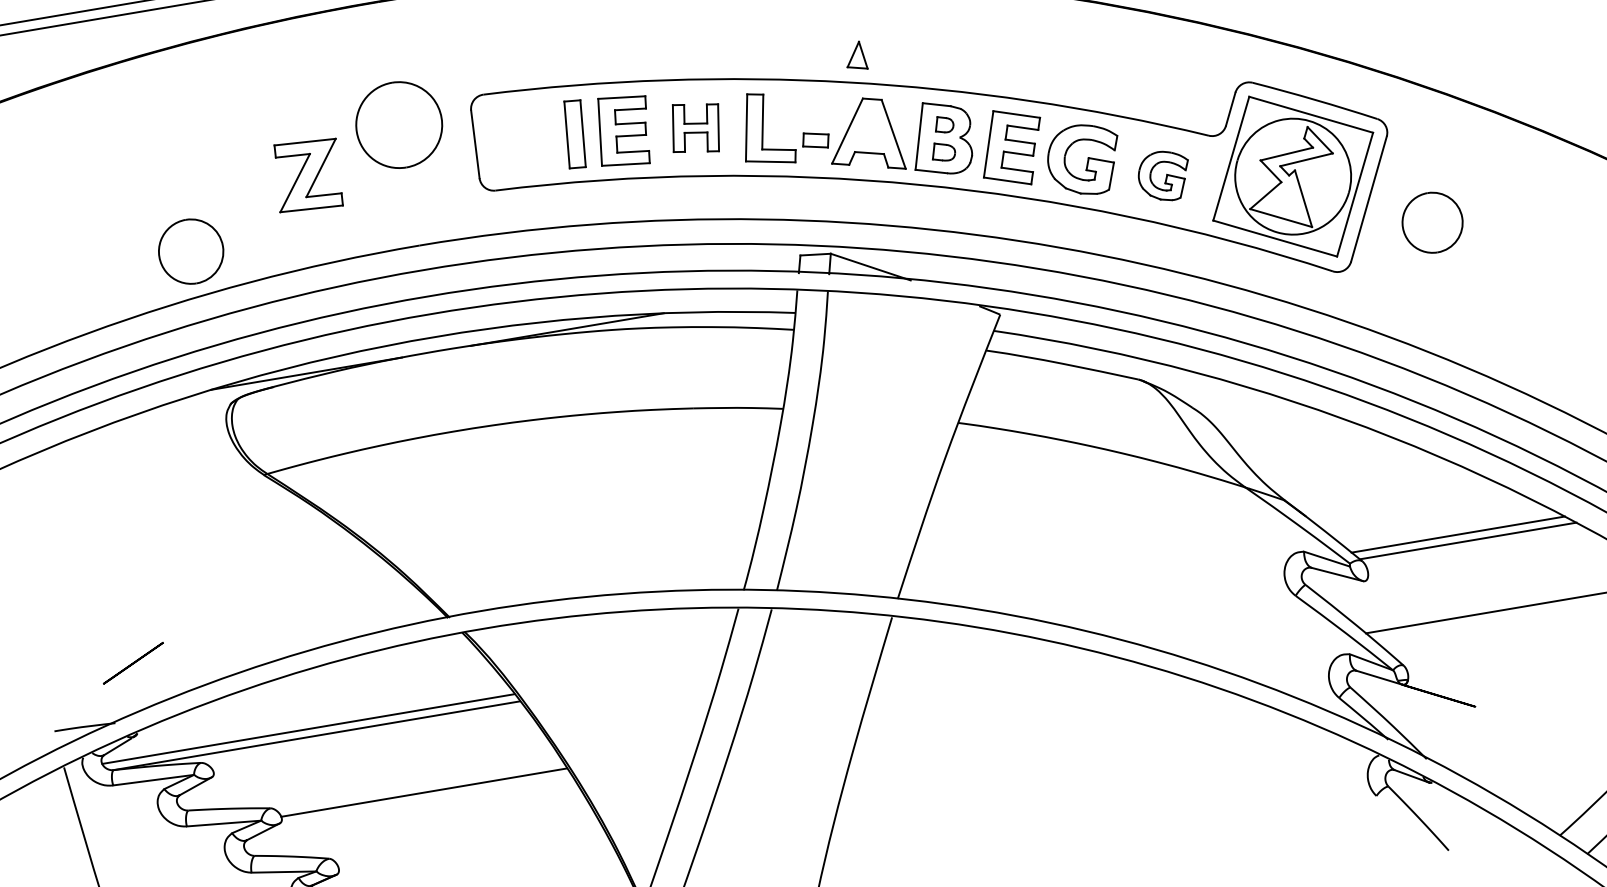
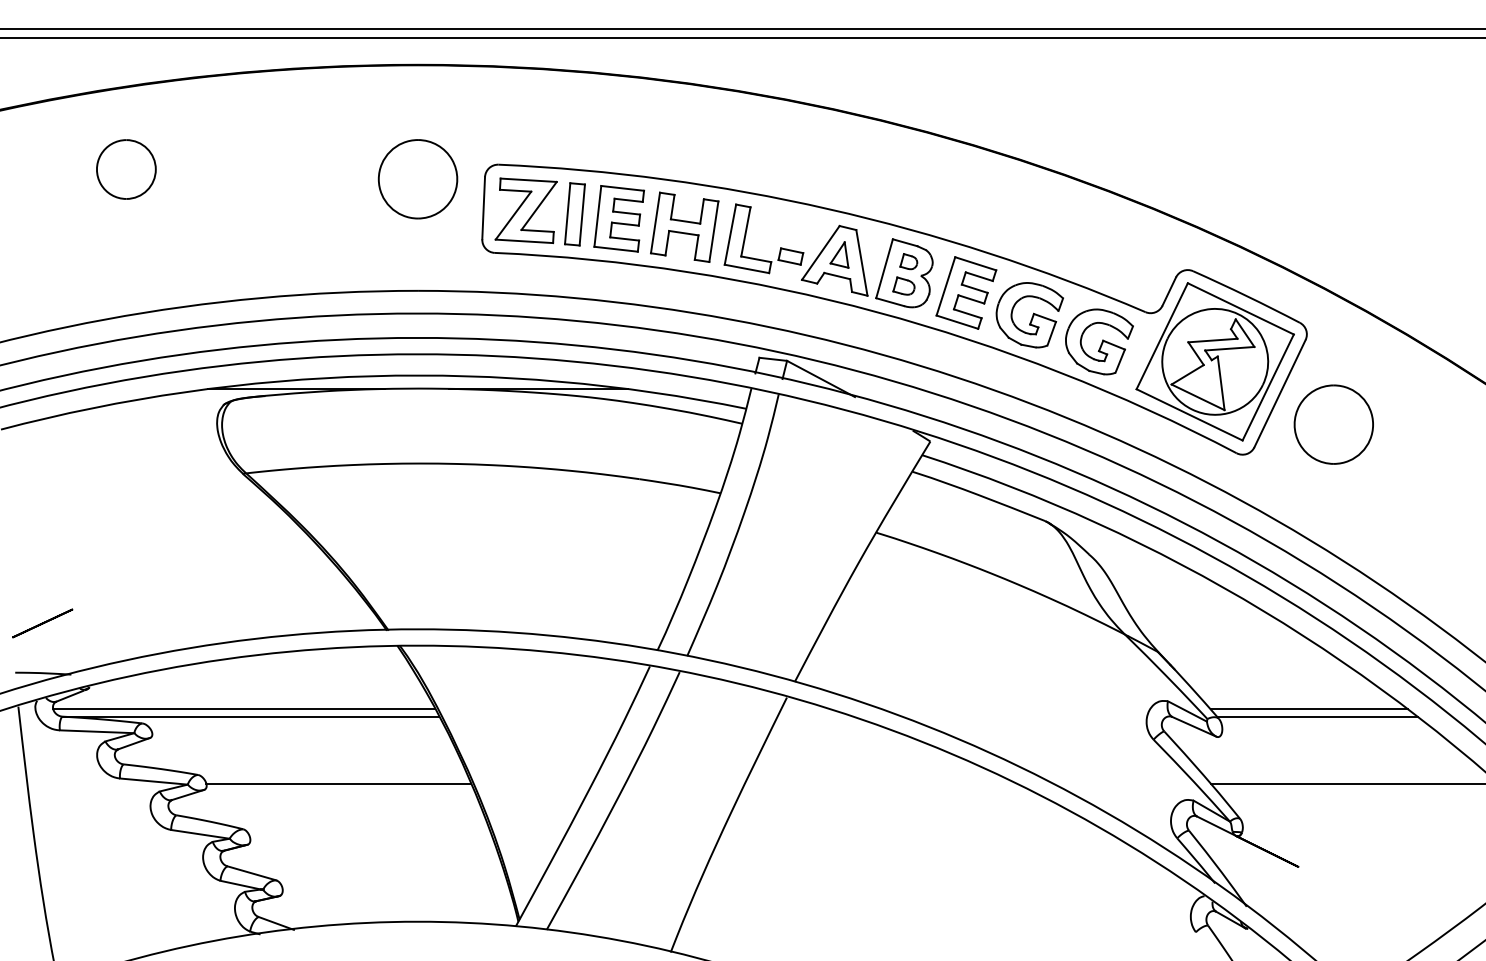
part: (855, 55) -> (839, 254), moved
part: (695, 127) -> (684, 226), size x1.43
part: (307, 175) -> (525, 210), moved
part: (1164, 175) -> (1099, 341), size x1.43
part: (1432, 222) -> (1333, 424), size x1.43
part: (191, 251) -> (126, 169), moved
line: (133, 663) -> (42, 623), moved

